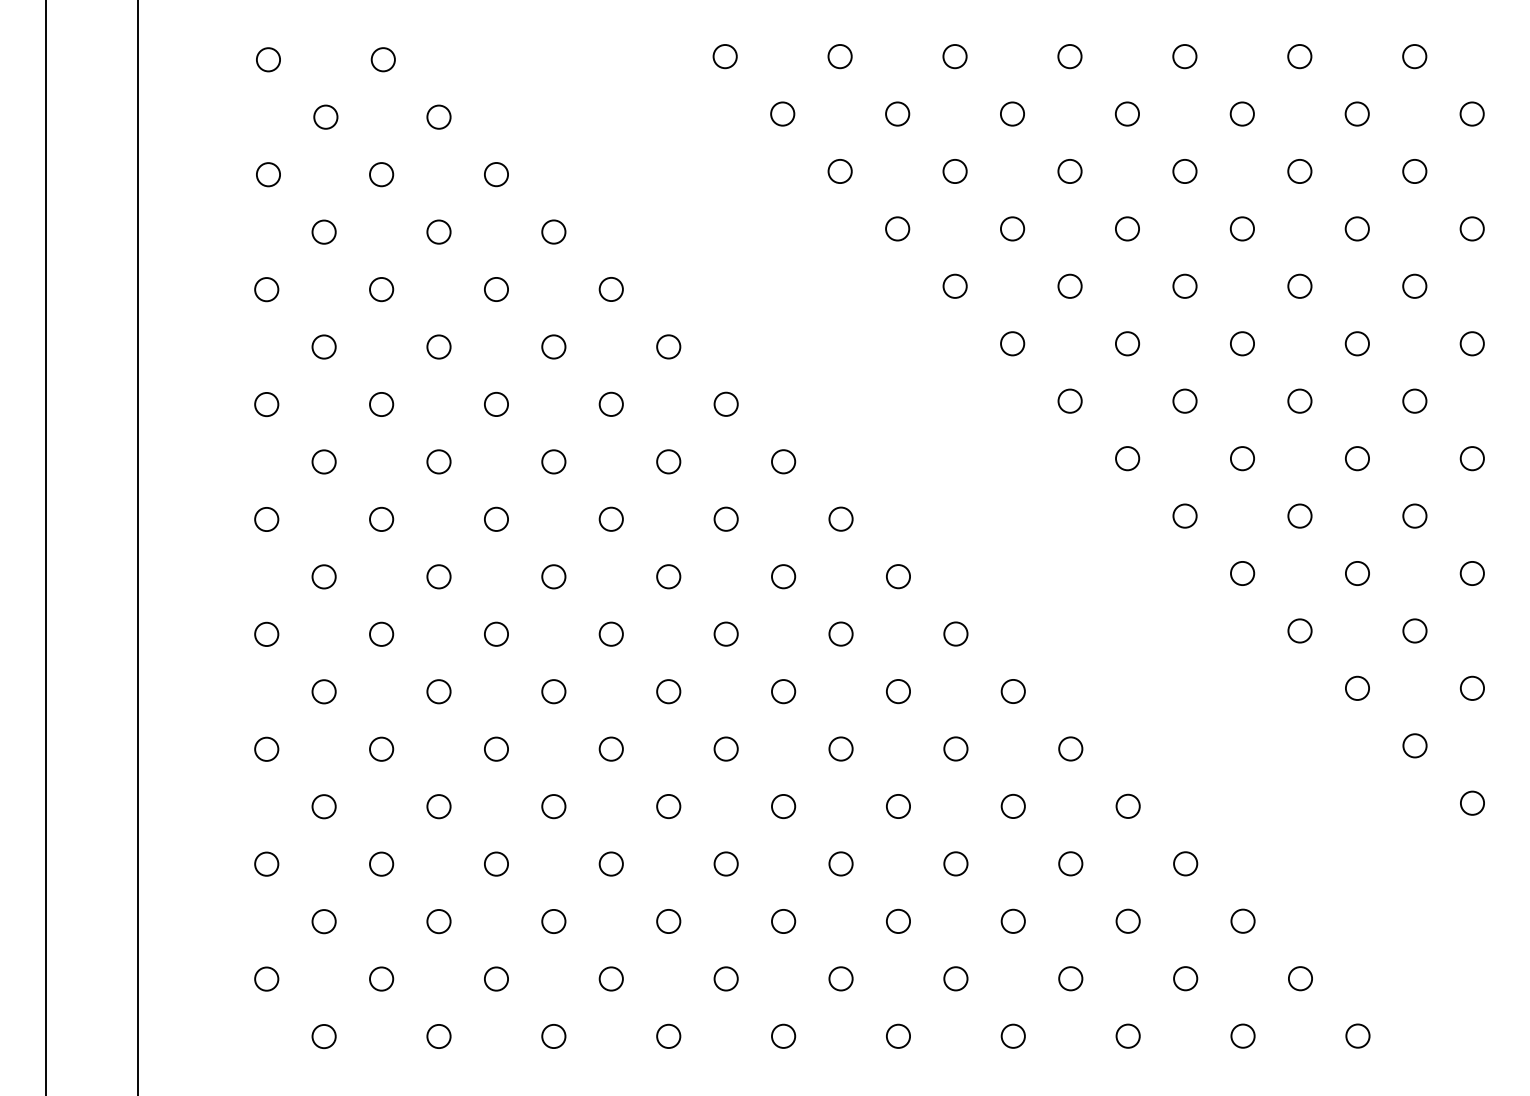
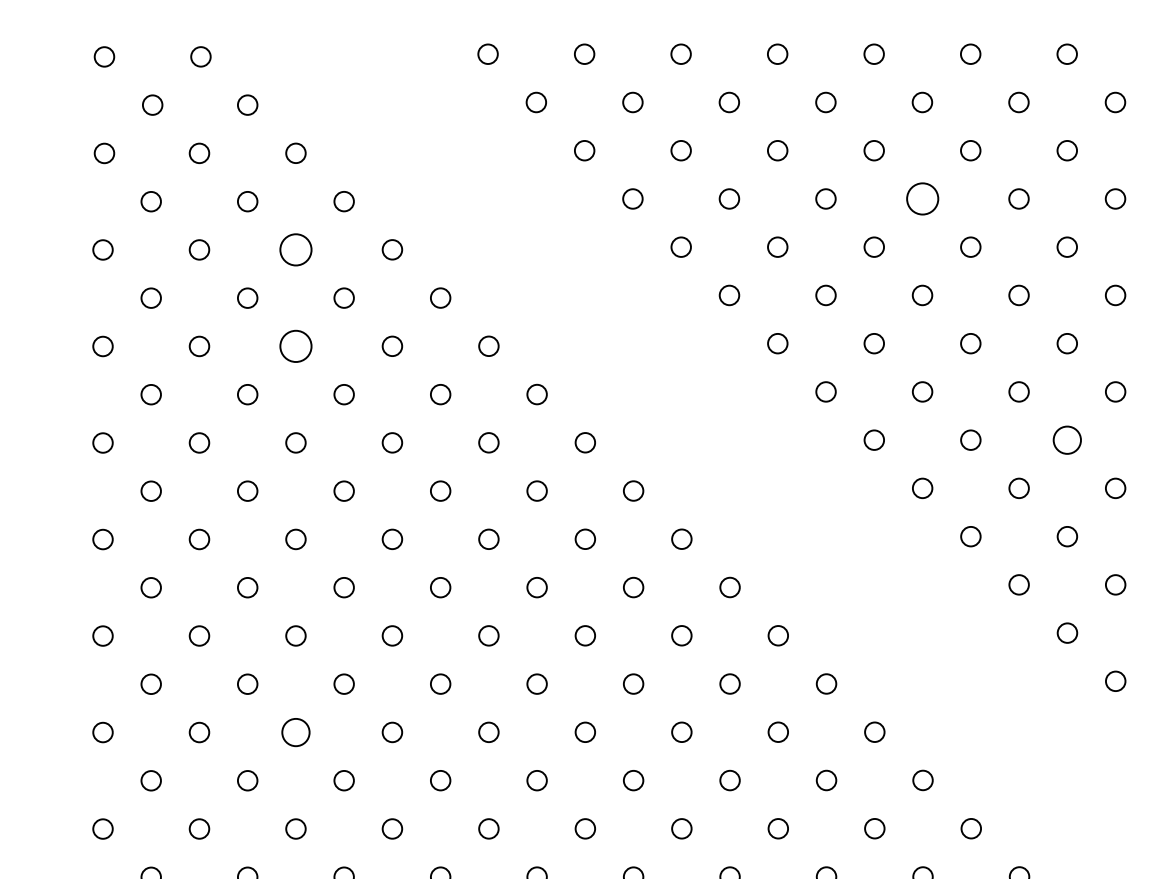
circle: (1241, 228) -> (921, 198), size x1.6
circle: (496, 289) -> (295, 249), size x1.6
circle: (496, 404) -> (295, 346), size x1.6
circle: (1414, 515) -> (1067, 439), size x1.4
circle: (496, 863) -> (295, 731), size x1.4

